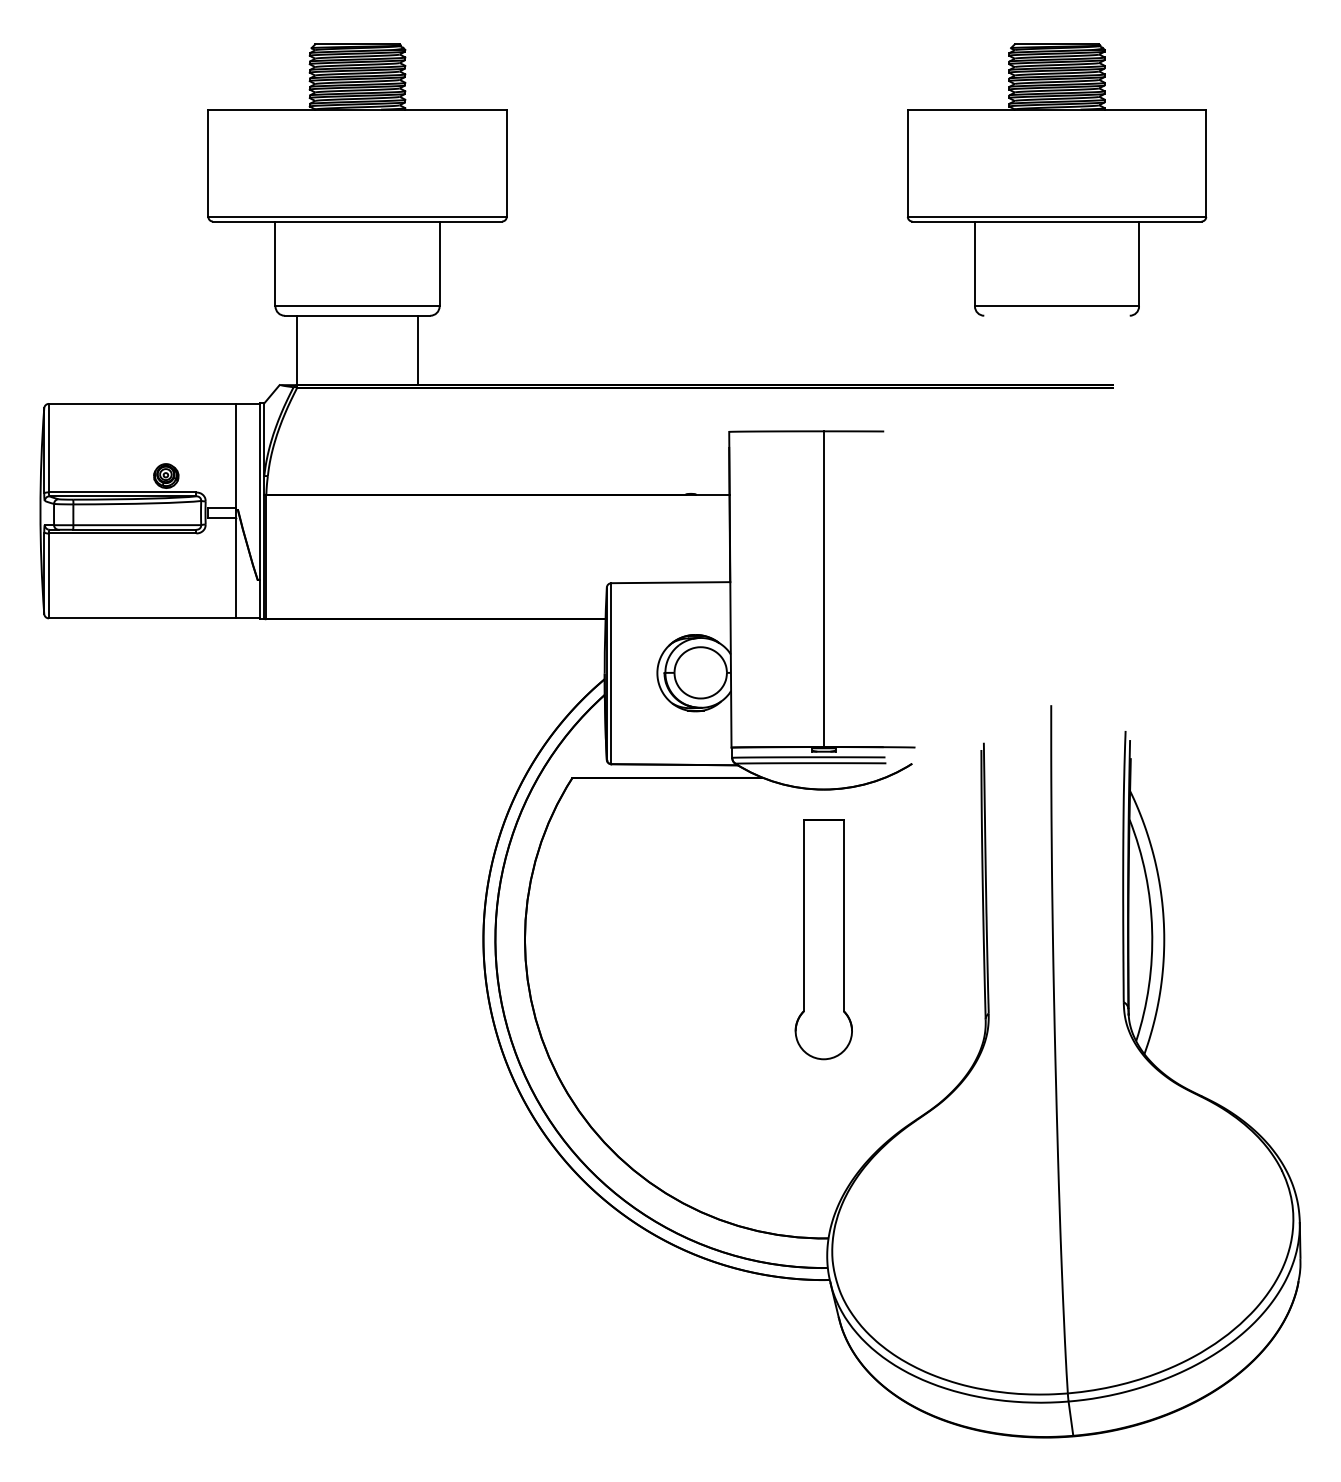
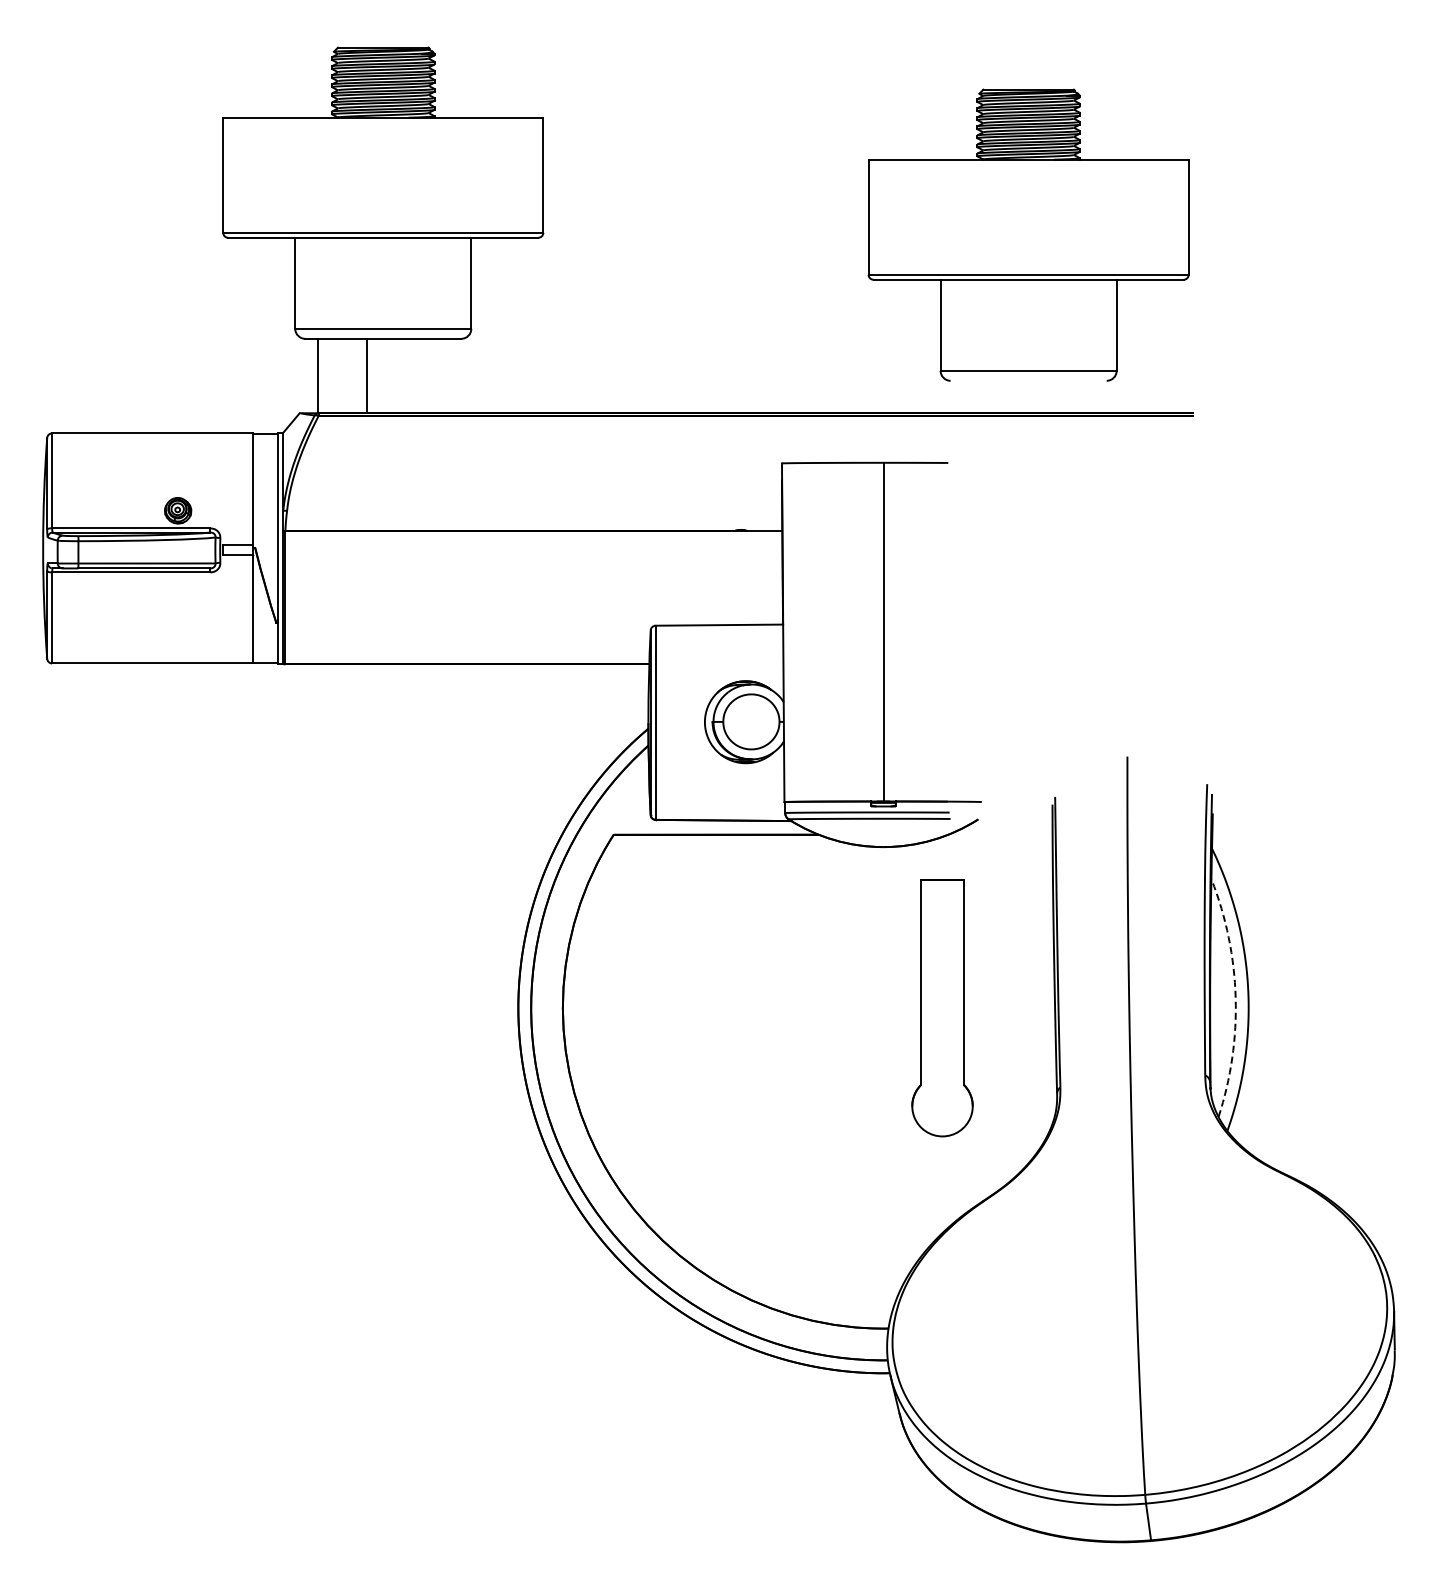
part: (1056, 179) -> (1028, 234), moved
line: (418, 349) -> (367, 375), moved
arc: (1151, 929) -> (1235, 997), solid -> dashed
part: (823, 940) -> (942, 1008), moved

